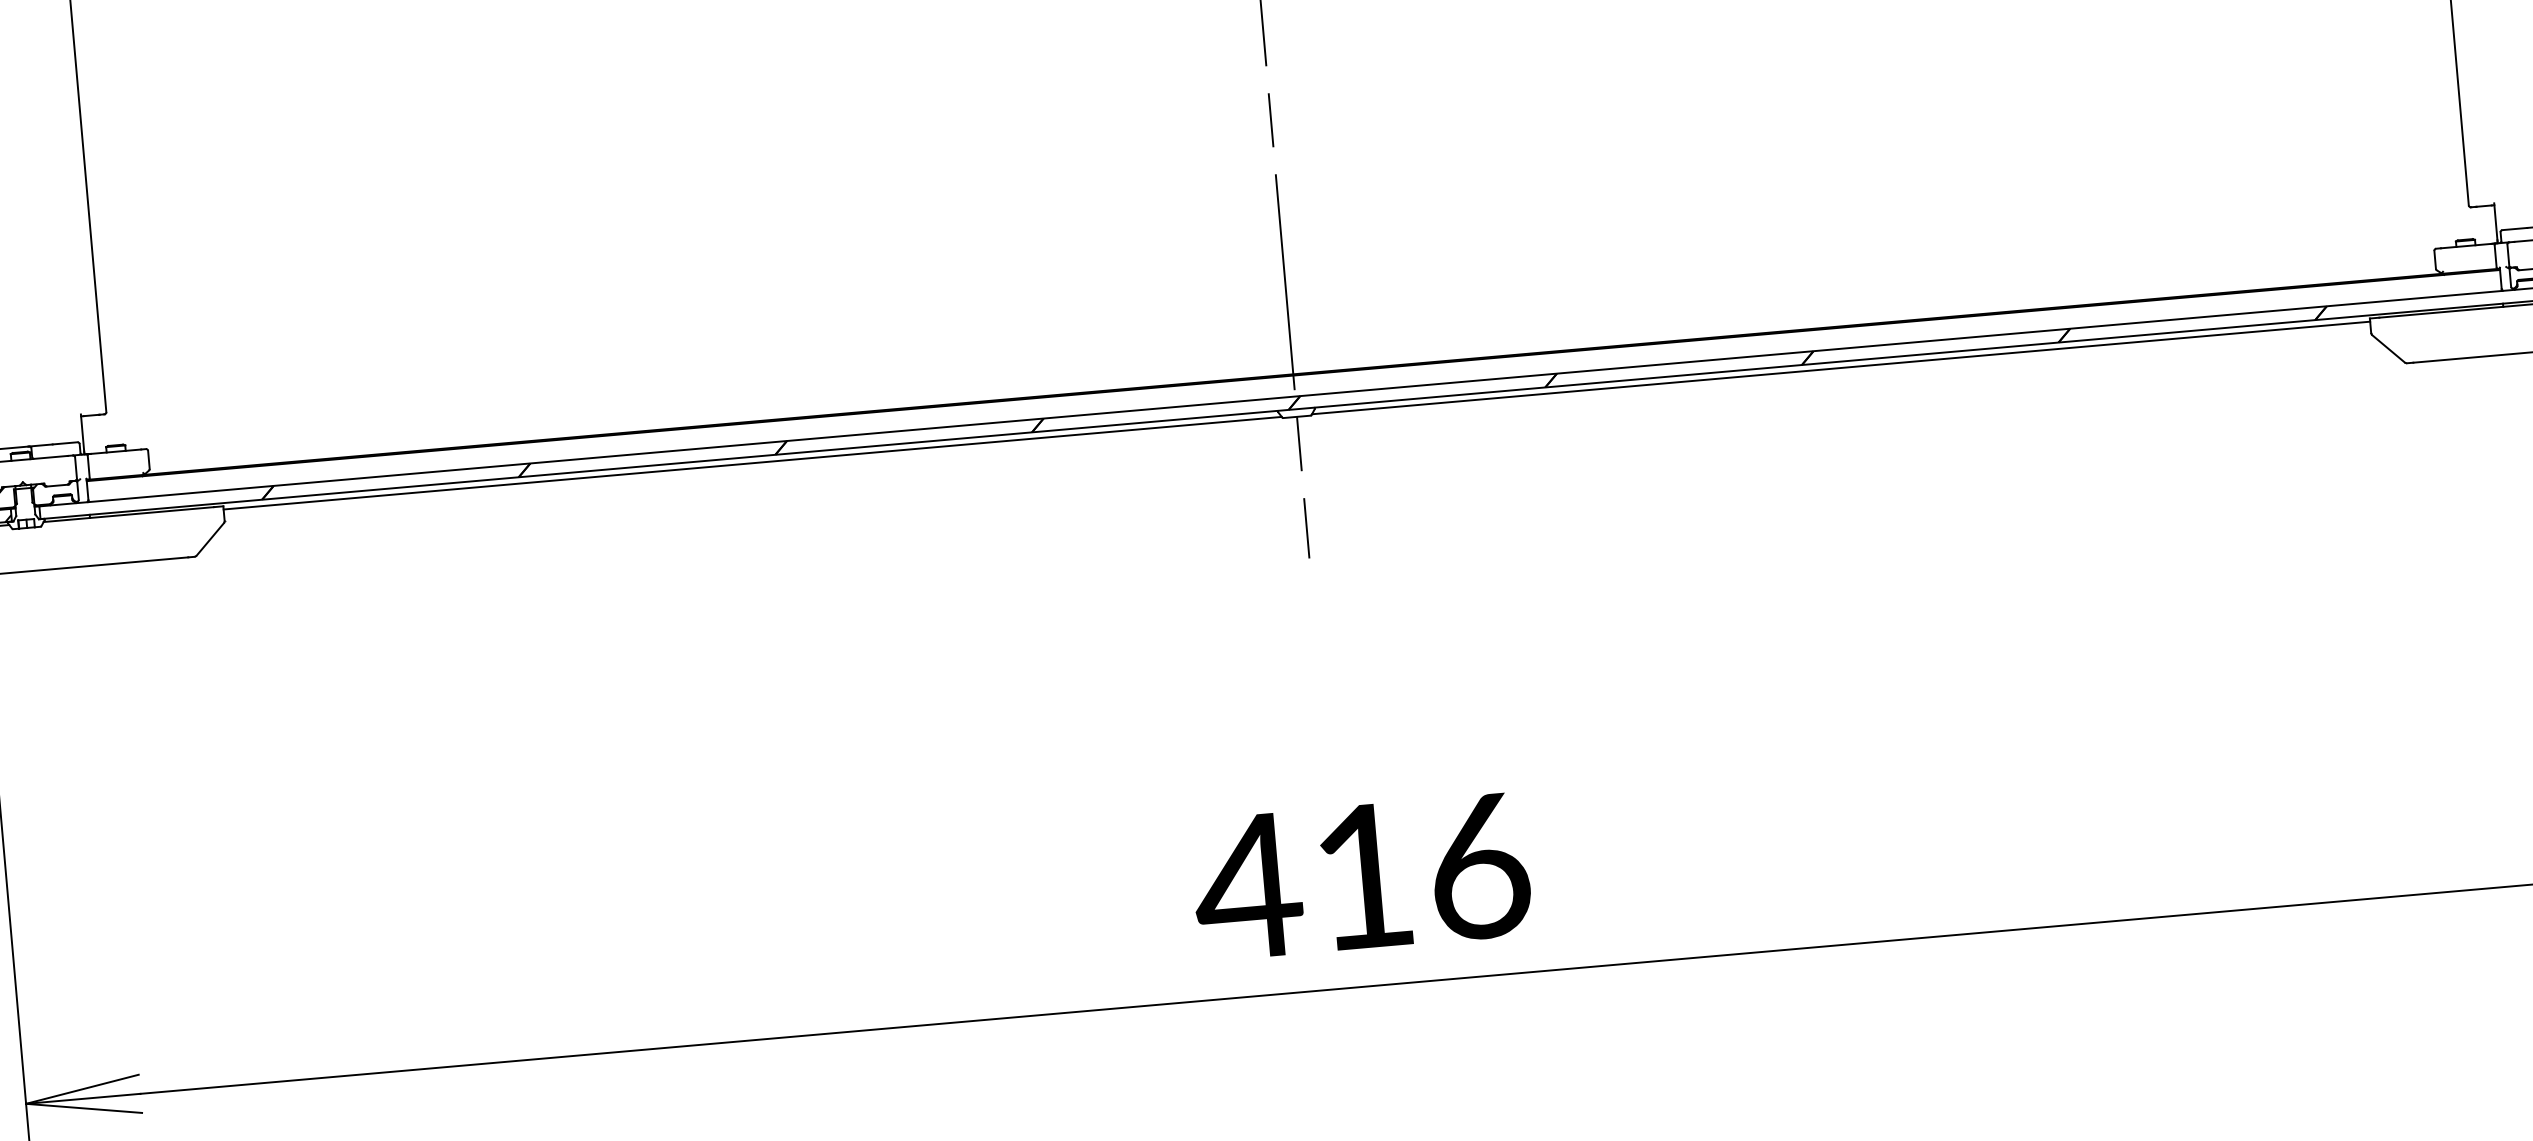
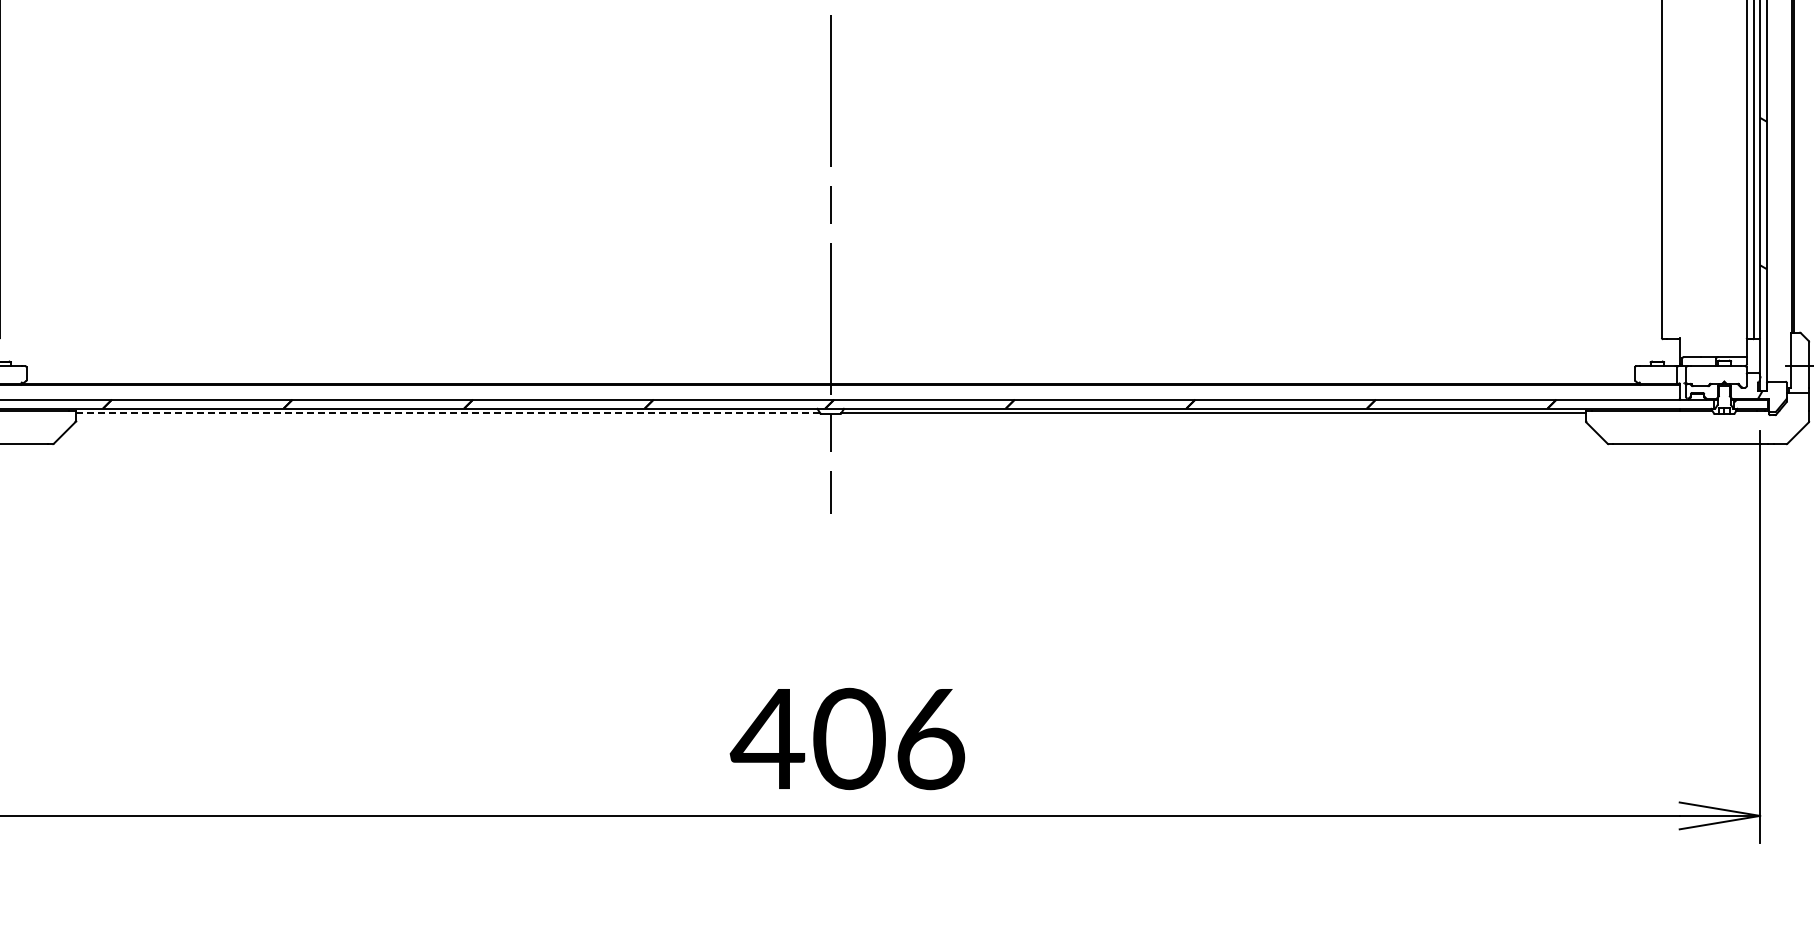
line: (753, 463) -> (448, 413), solid -> dashed
text: (1364, 875) -> (849, 738), 416 -> 406

